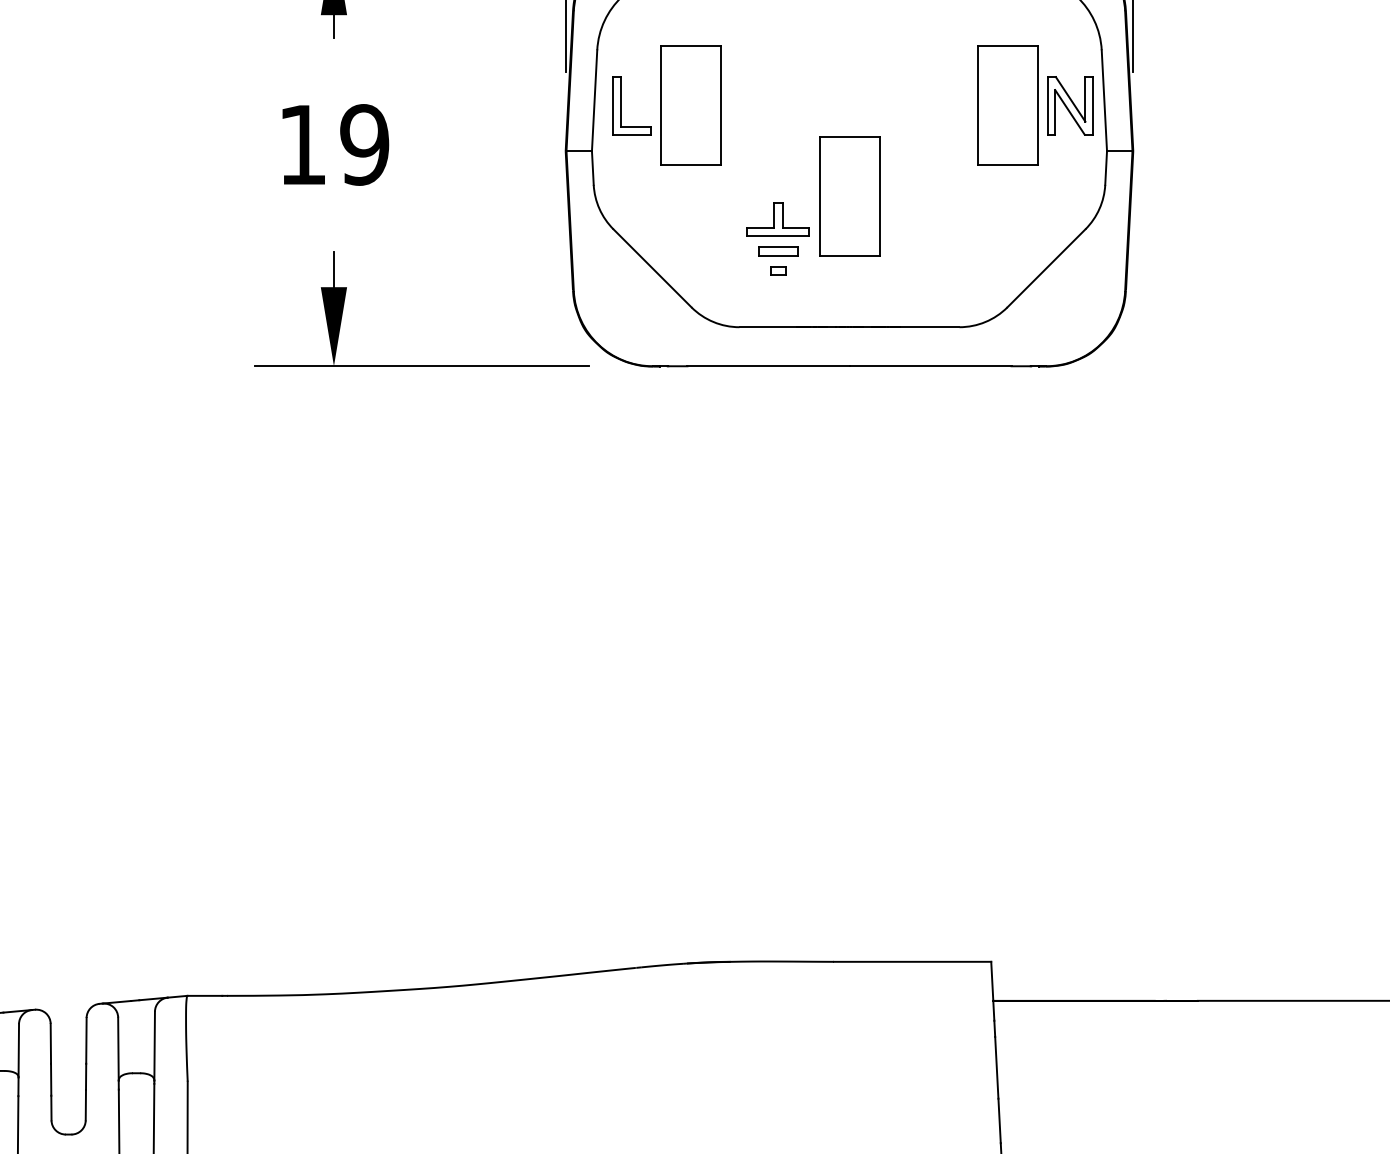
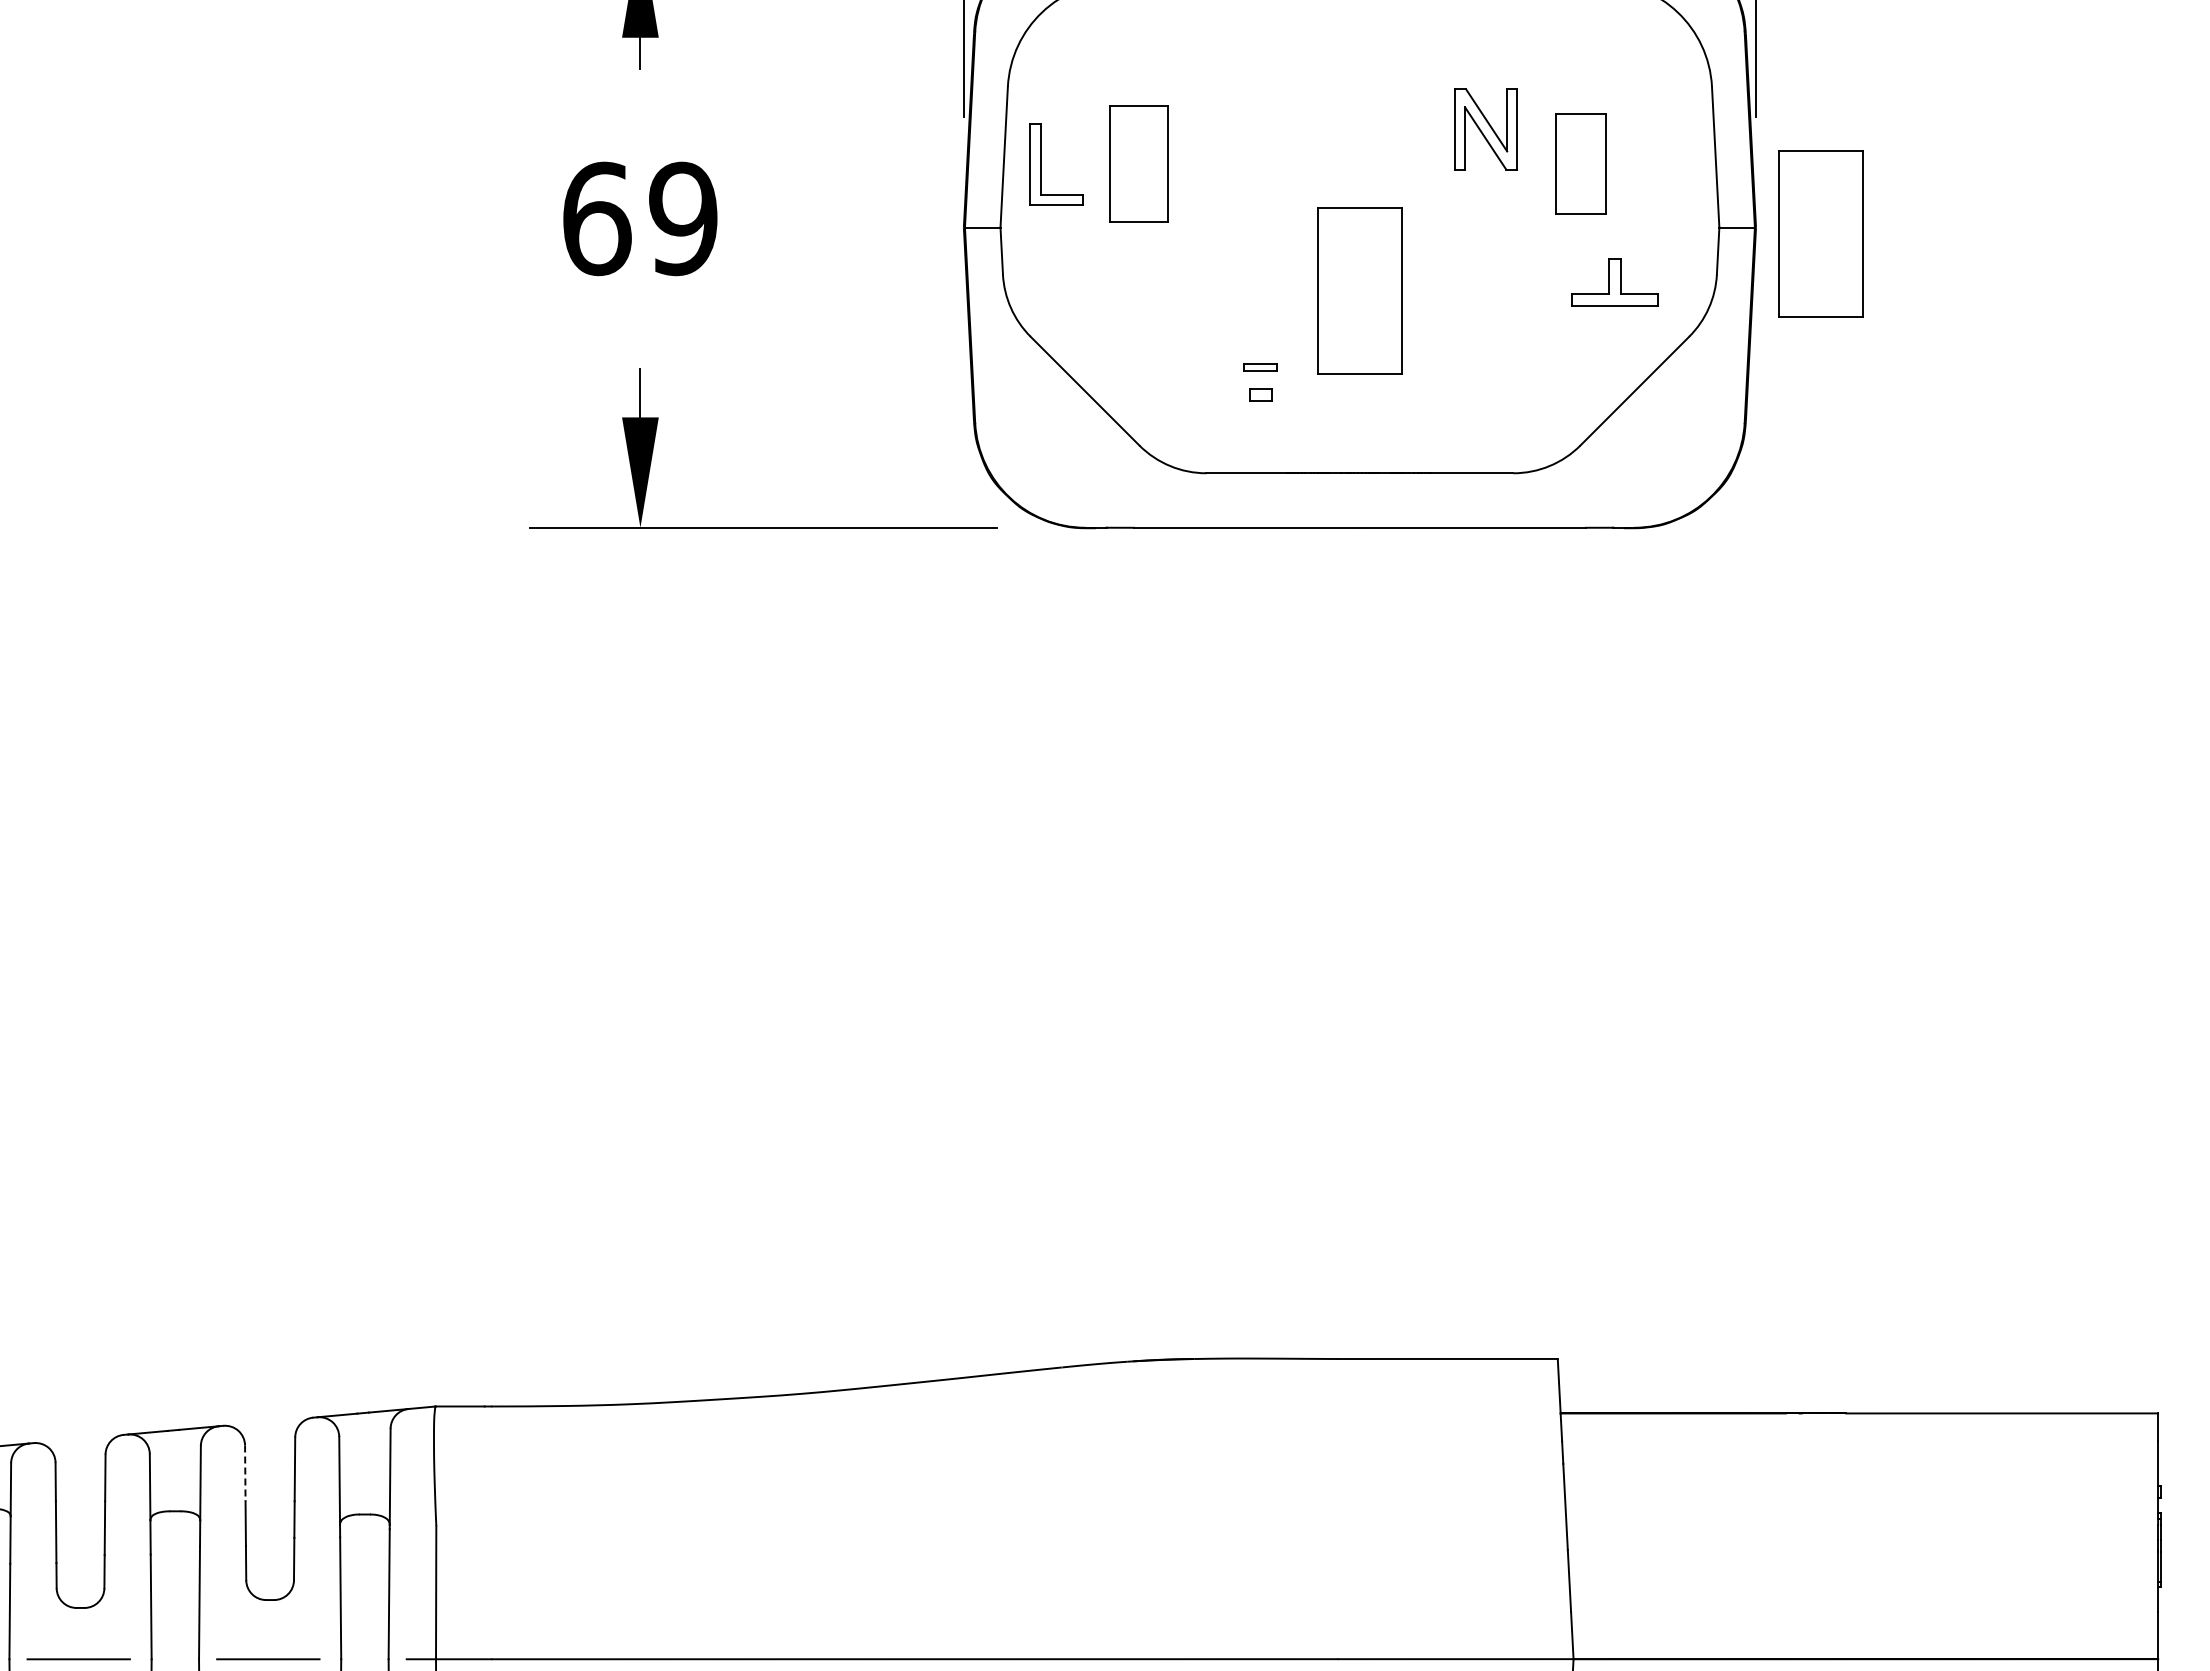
part: (690, 105) -> (1138, 163), size x0.7
part: (1007, 105) -> (1580, 163), size x0.6
part: (1069, 105) -> (1485, 129), moved
text: (303, 144) -> (597, 218), 19 -> 69
part: (1179, 155) -> (1820, 233), added
part: (778, 219) -> (1614, 282), moved
part: (778, 251) -> (1260, 367), size x0.6
line: (50, 1043) -> (245, 1473), solid -> dashed

